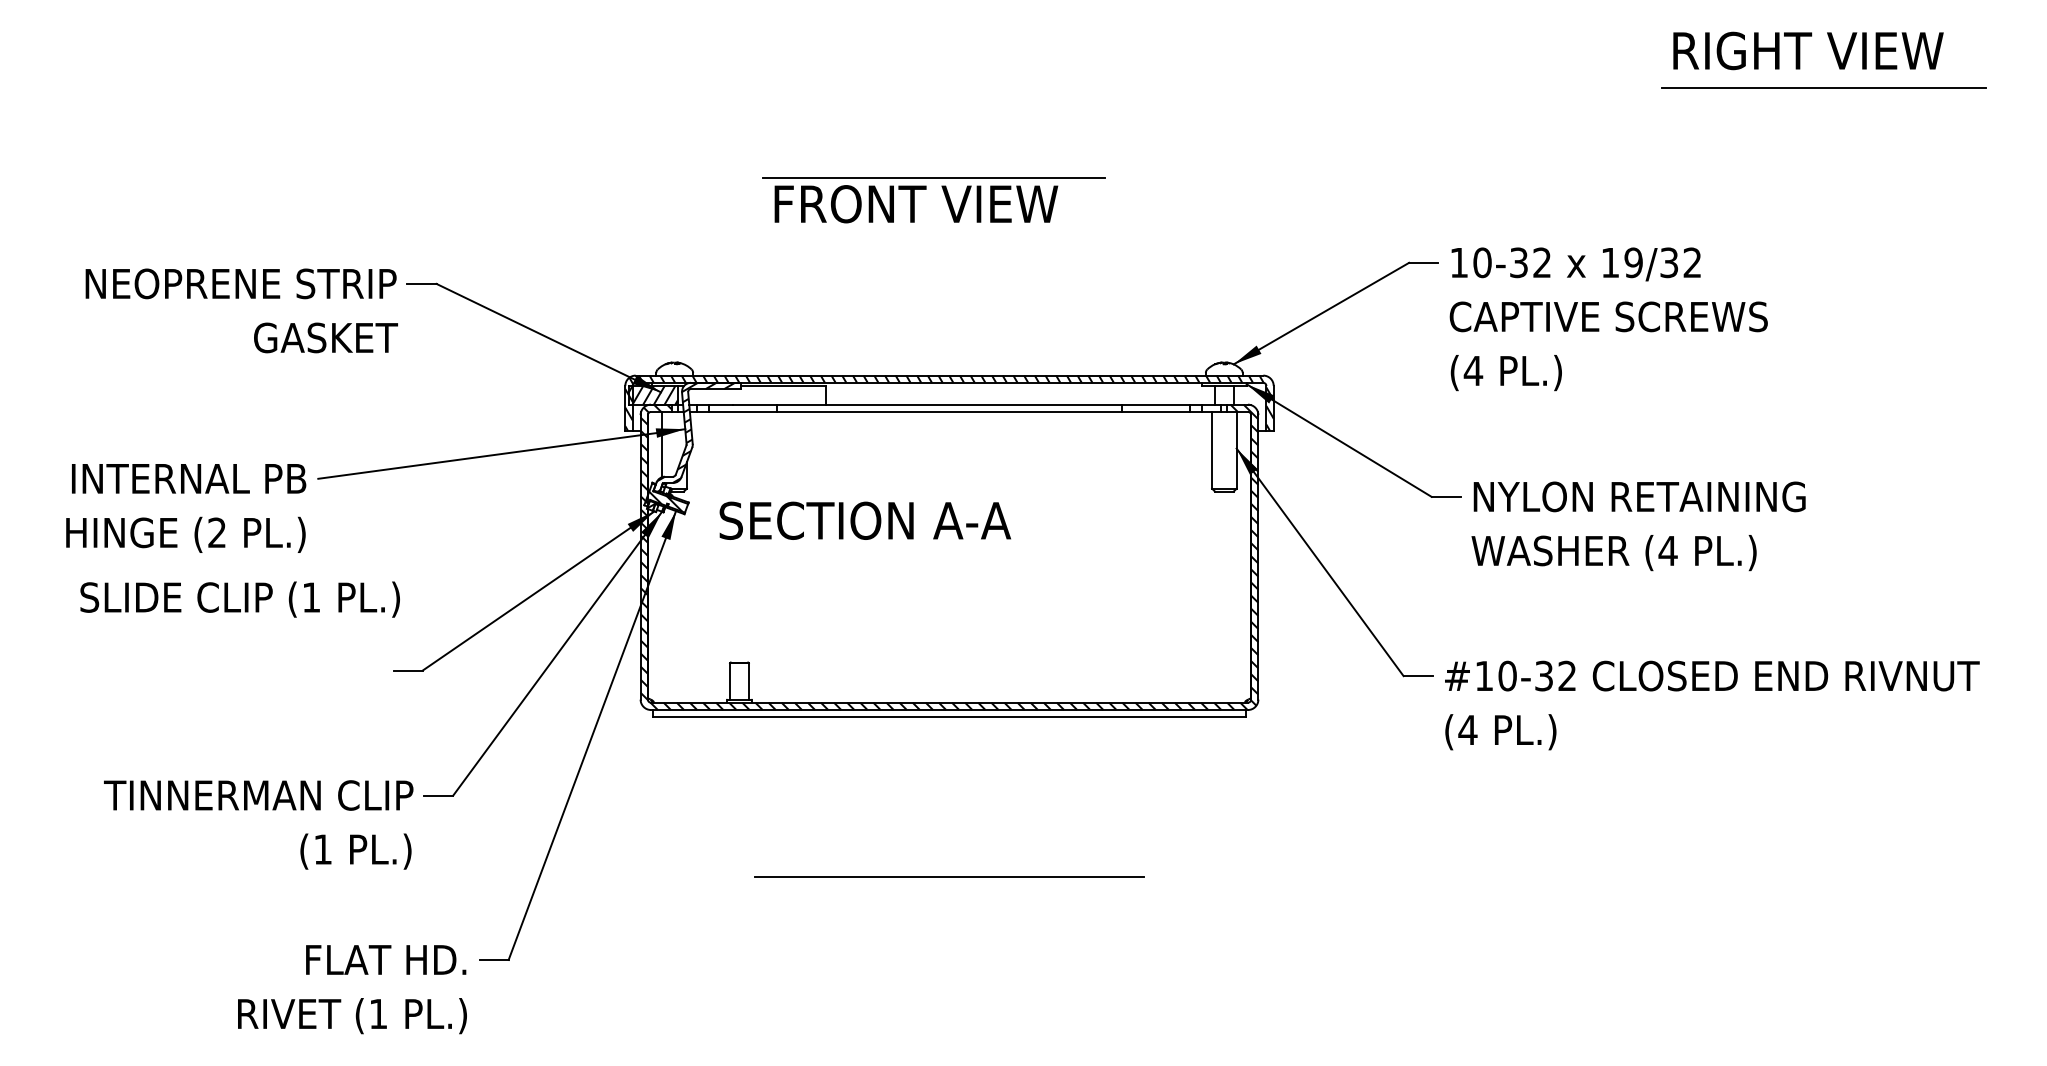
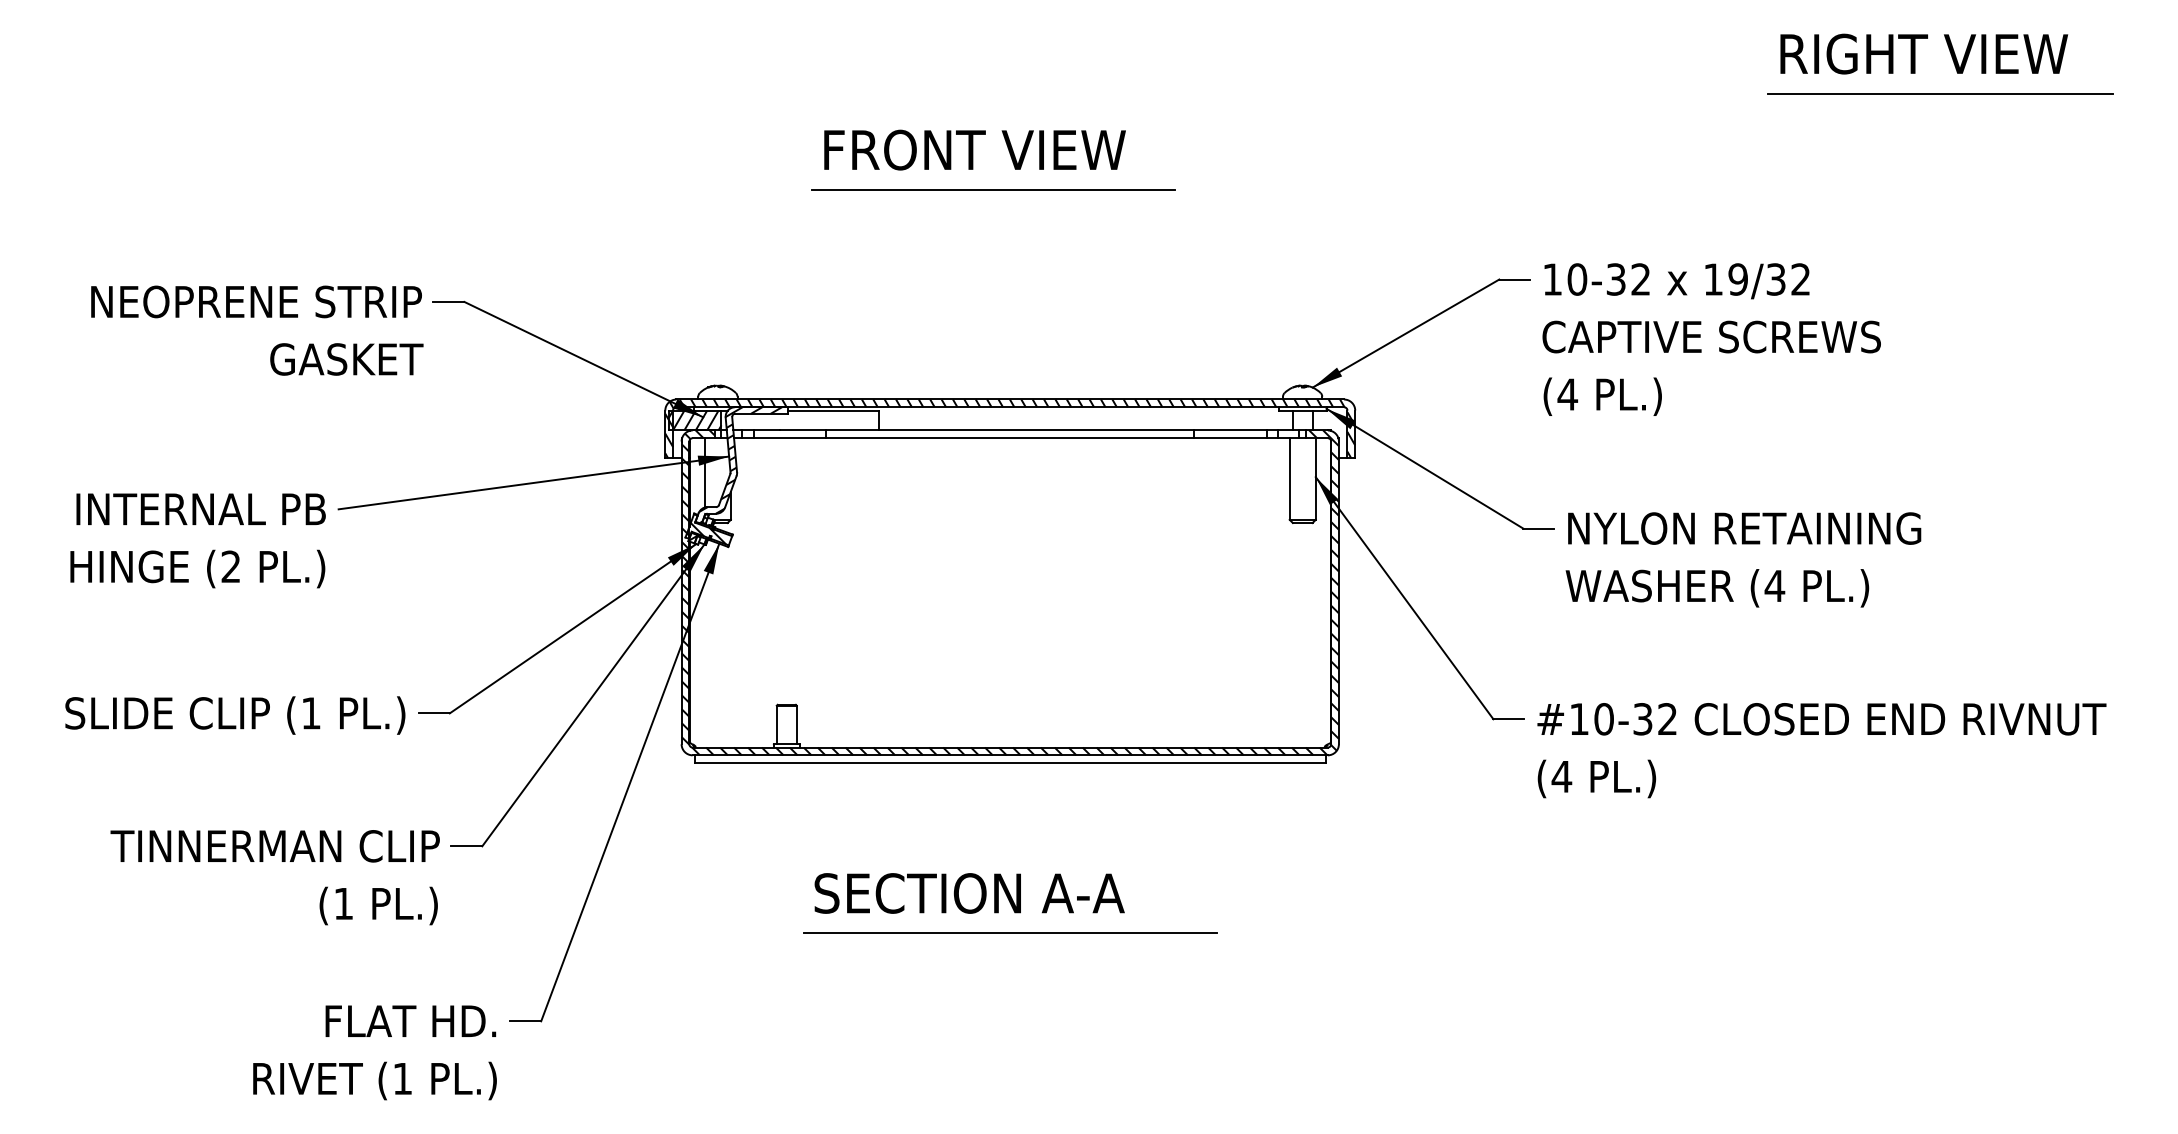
text: (916, 204) -> (975, 150), moved
text: (864, 520) -> (968, 893), moved
text: (239, 599) -> (234, 715), moved

